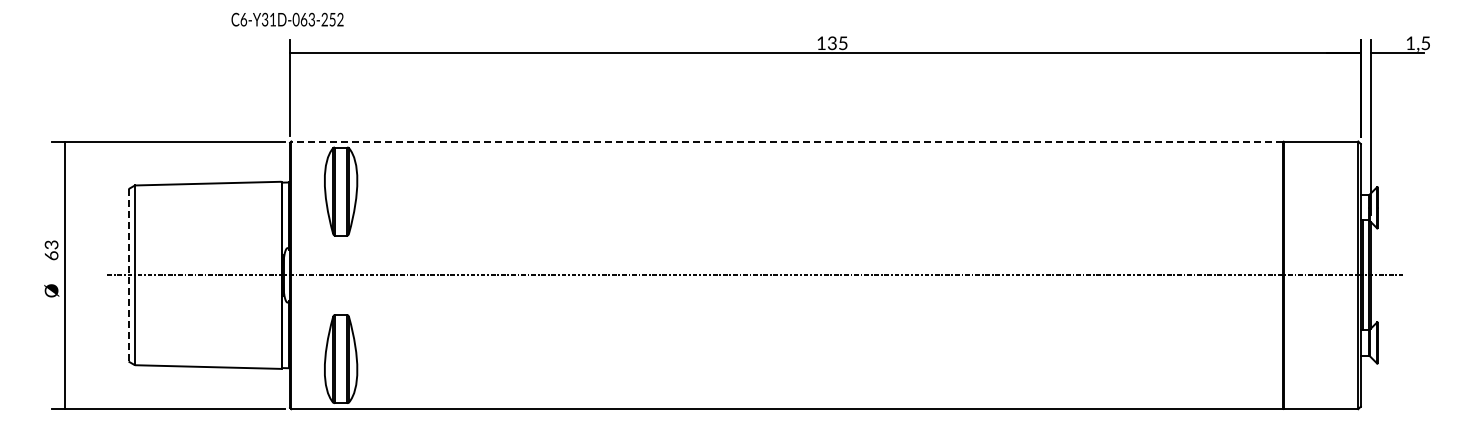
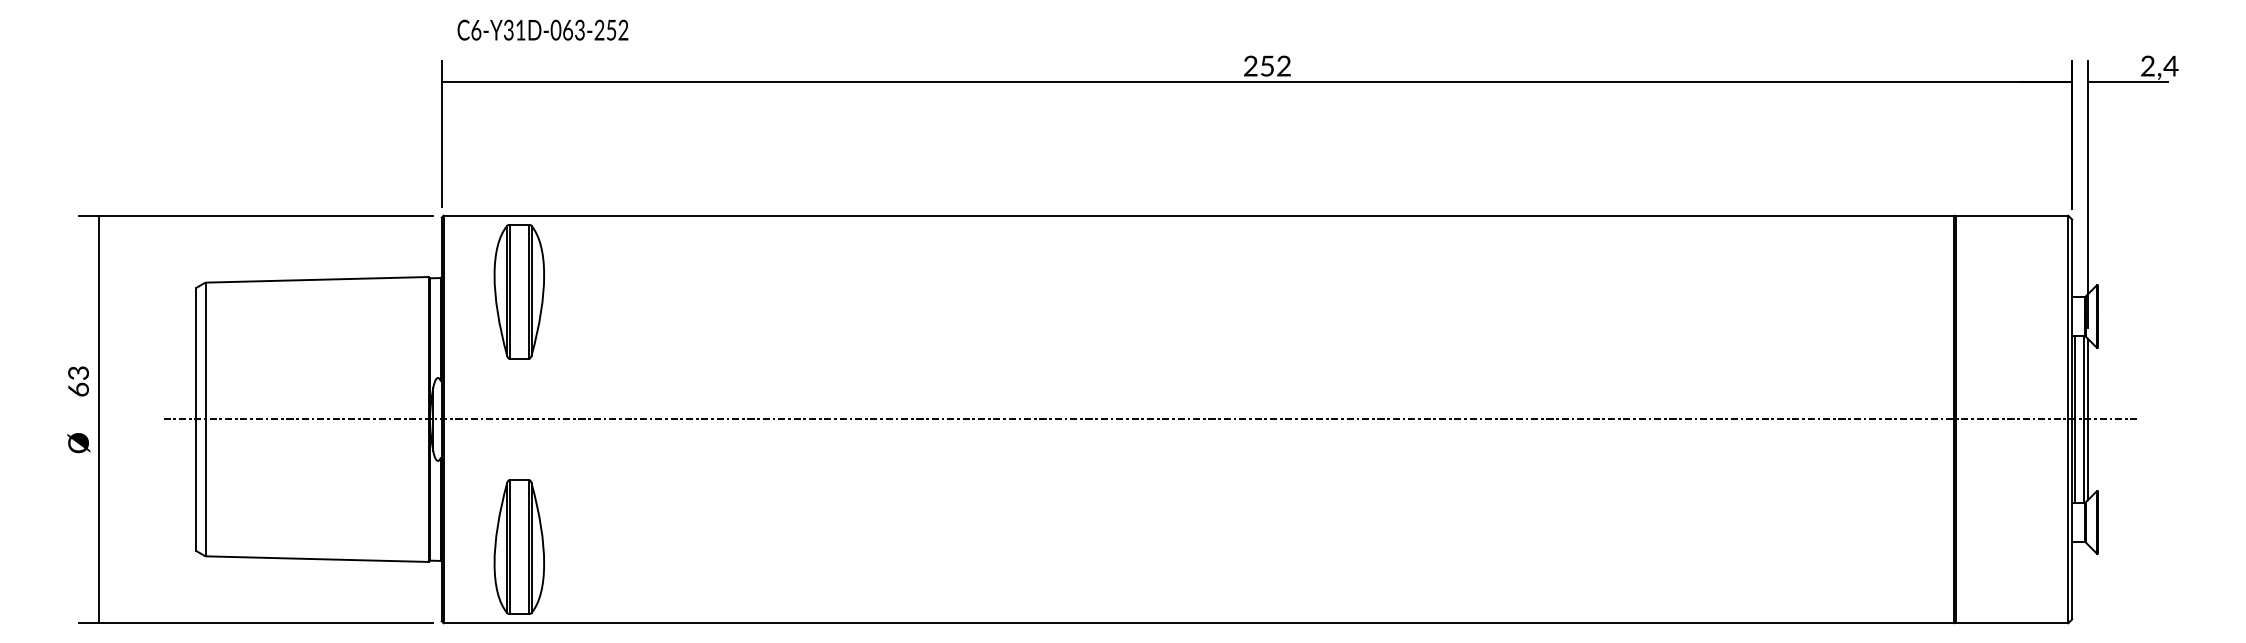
text: (287, 19) -> (542, 29), moved
text: (832, 43) -> (1267, 66), 135 -> 252
text: (1418, 43) -> (2159, 66), 1,5 -> 2,4
line: (787, 141) -> (1199, 215), dashed -> solid
line: (128, 275) -> (195, 419), dashed -> solid

